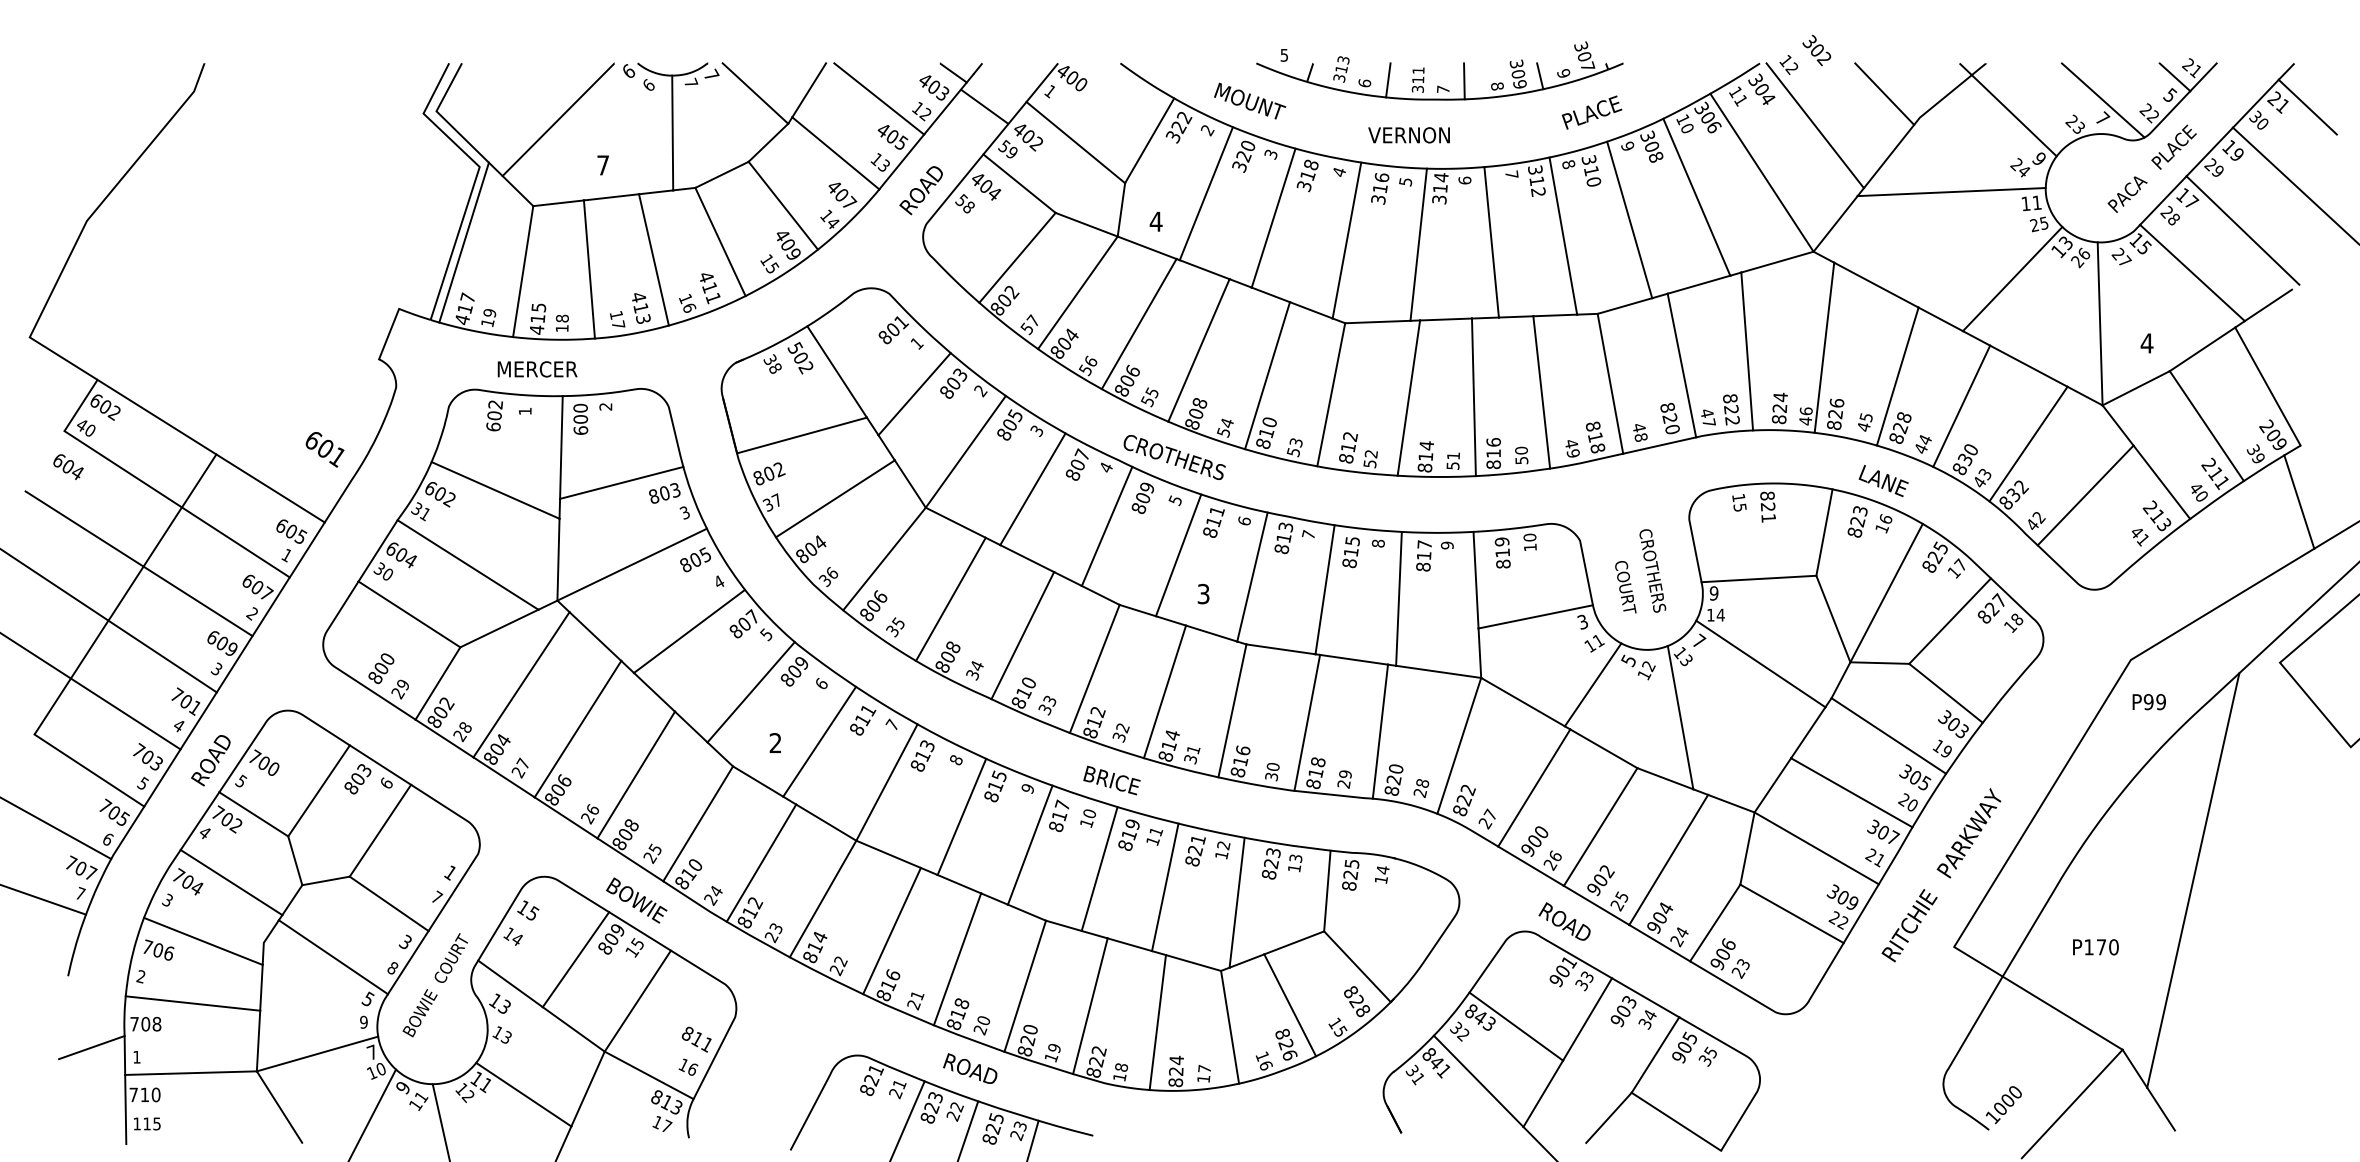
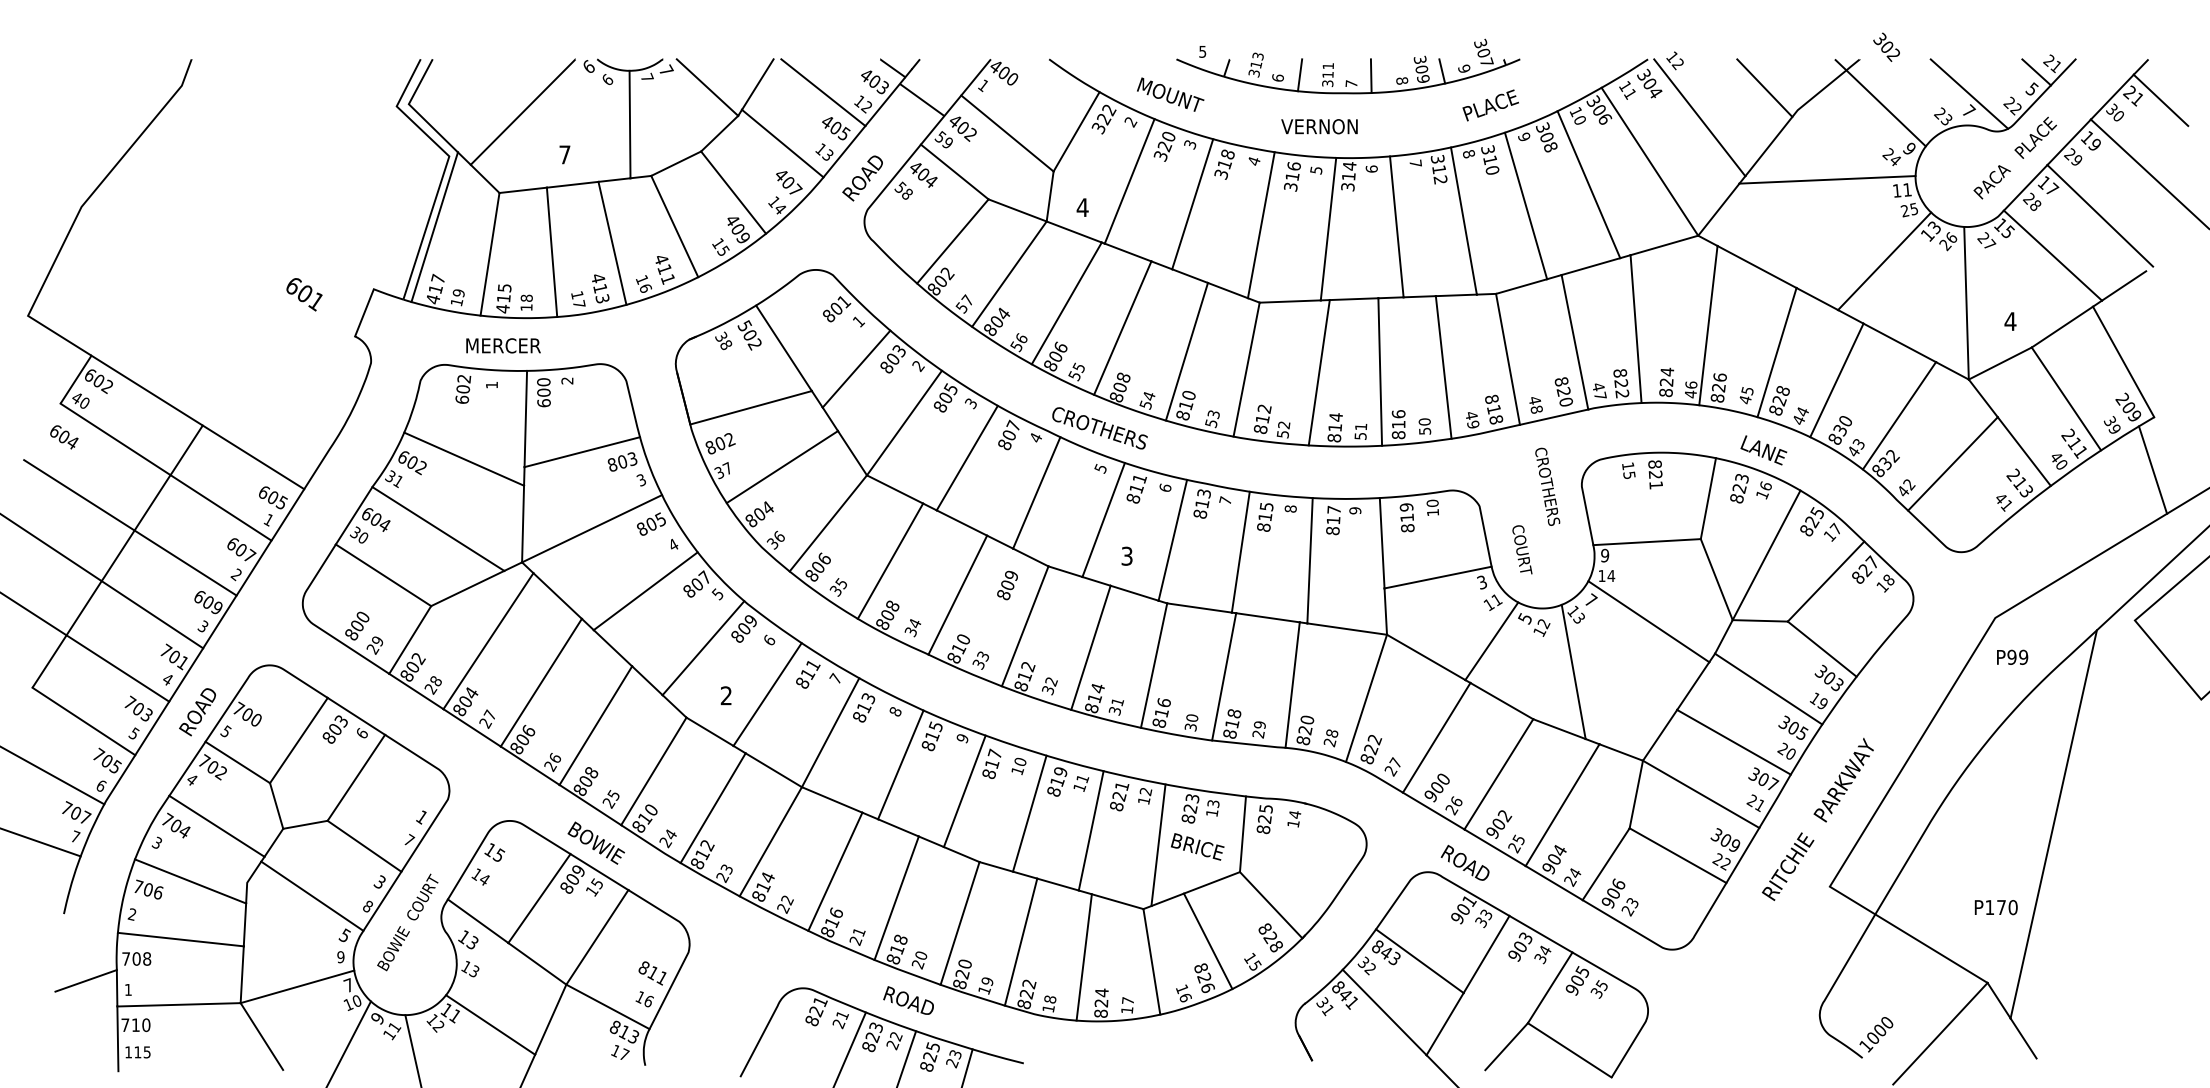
text: (1816, 50) -> (1886, 47), moved
text: (324, 449) -> (303, 294), moved
text: (1142, 497) -> (1007, 584), moved
text: (1652, 570) -> (1547, 486), moved
text: (1111, 780) -> (1197, 846), moved
text: (2095, 947) -> (1995, 907), moved

